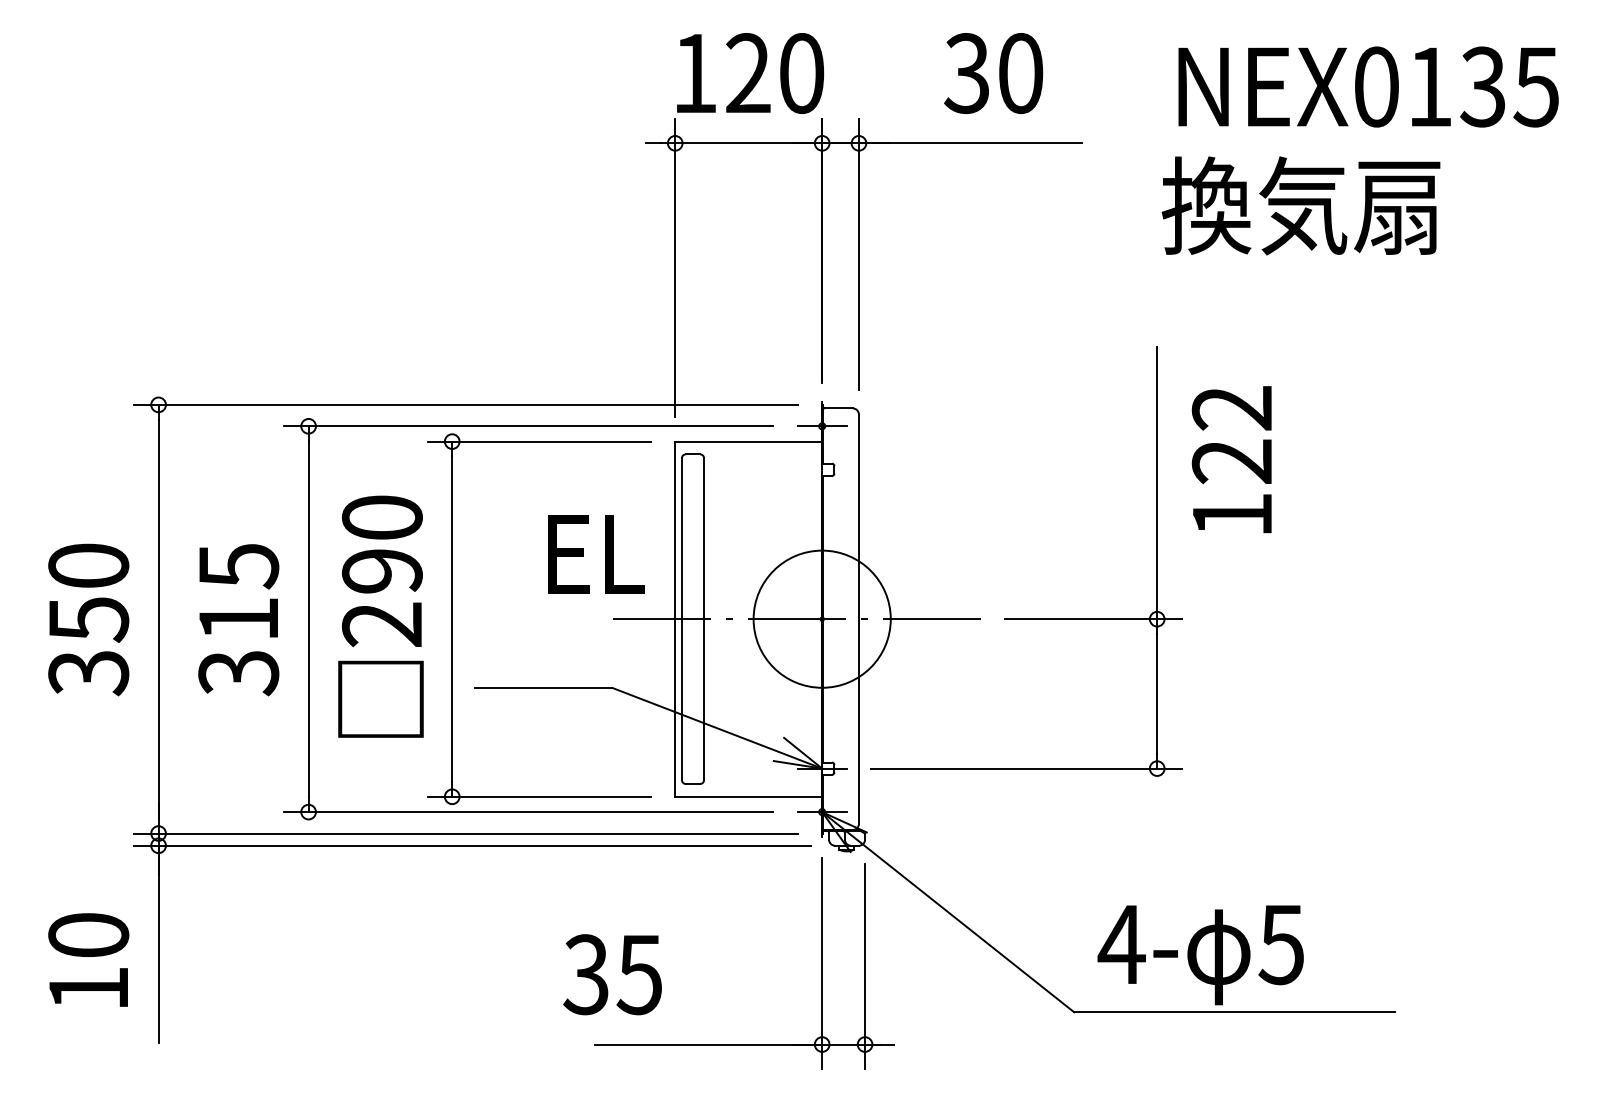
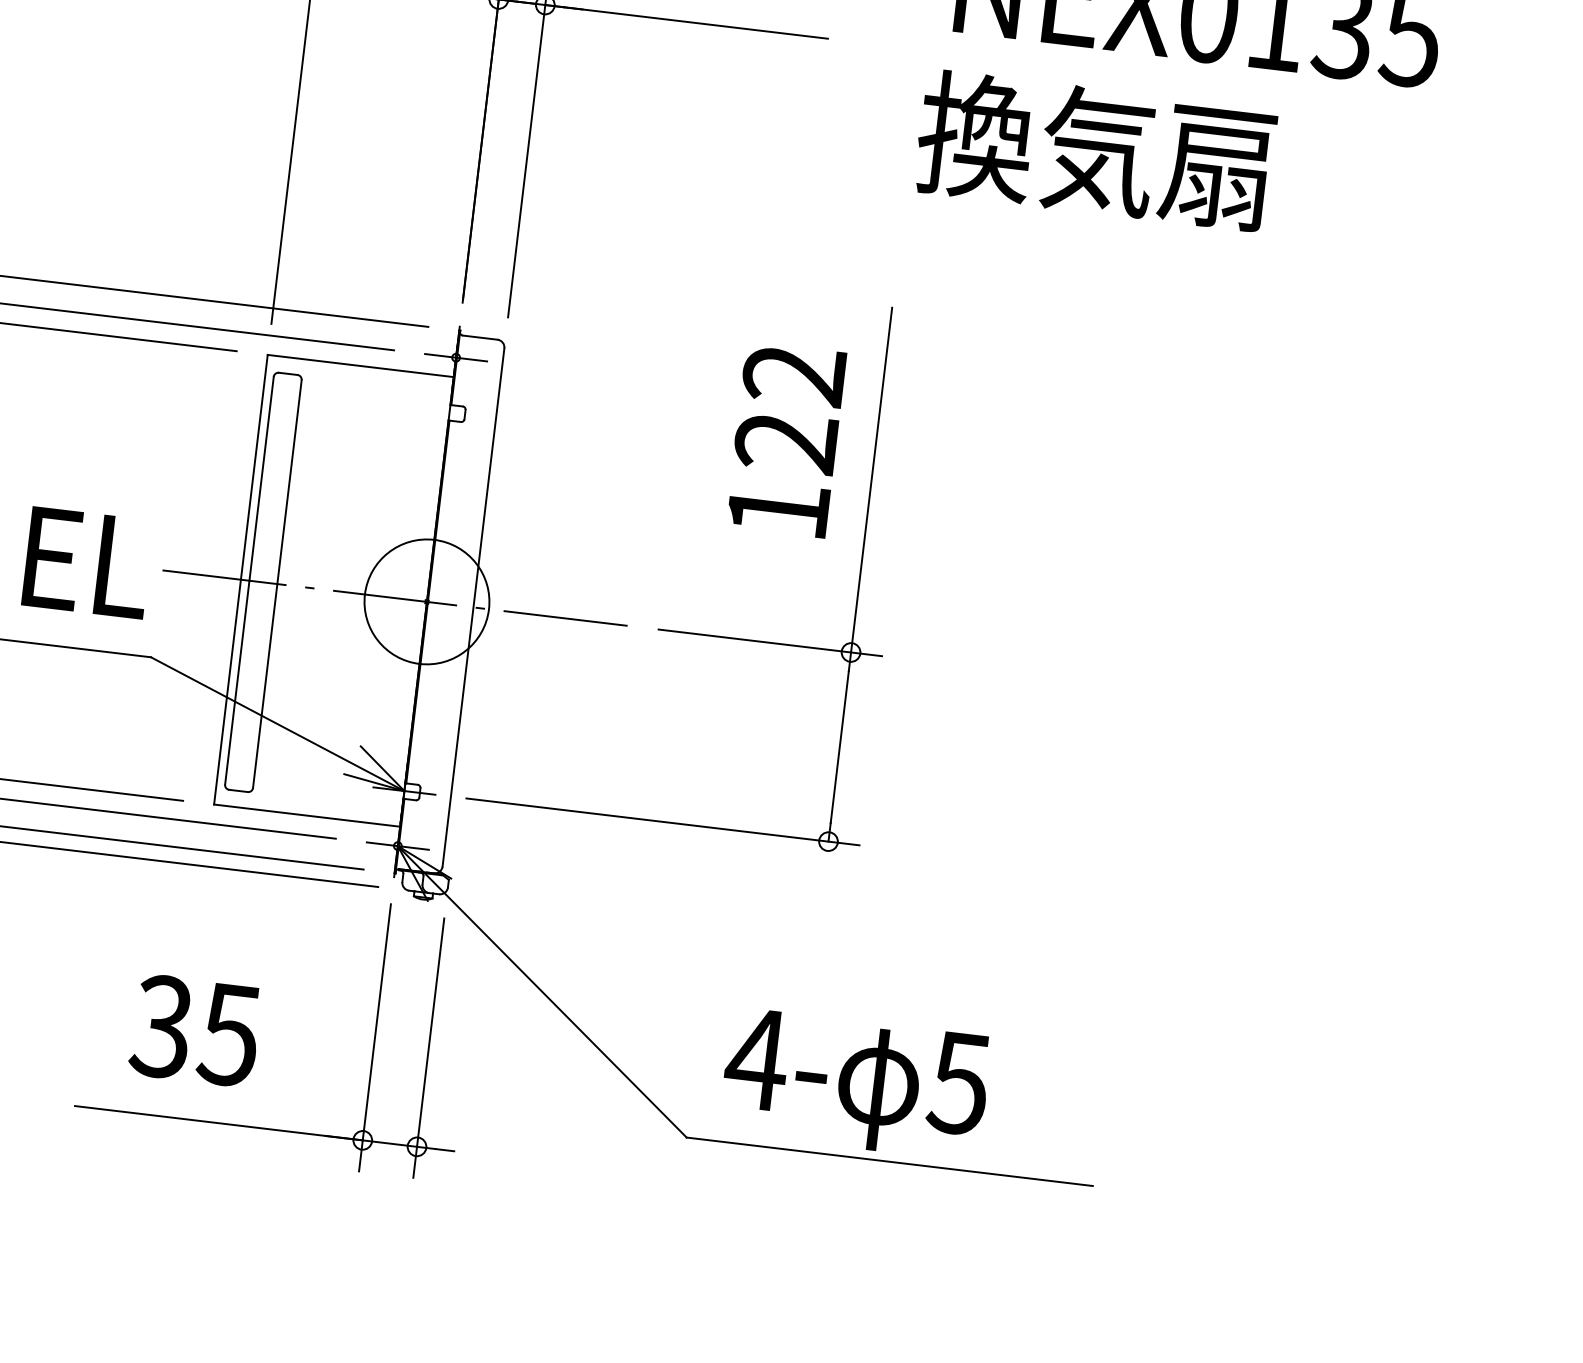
text: (1231, 459) -> (785, 439), moved
text: (596, 554) -> (87, 563), moved
circle: (822, 619) -> (427, 602), size x0.71
text: (612, 974) -> (195, 1030), moved

